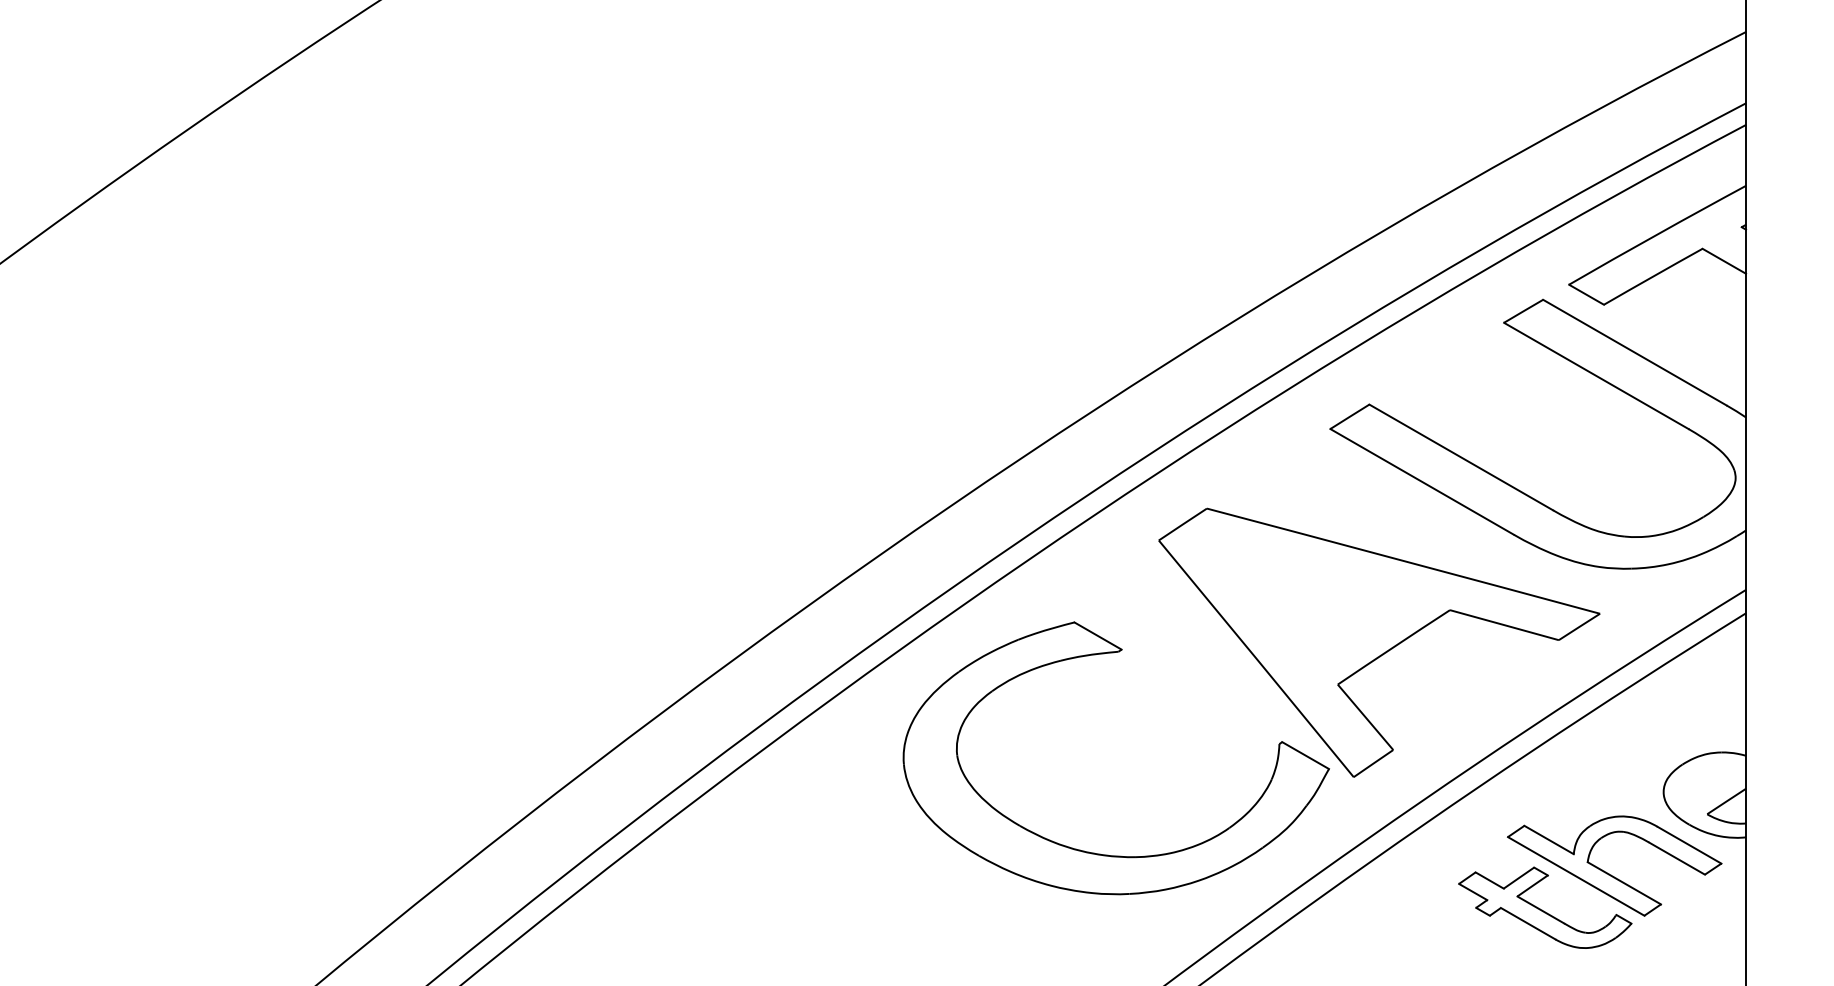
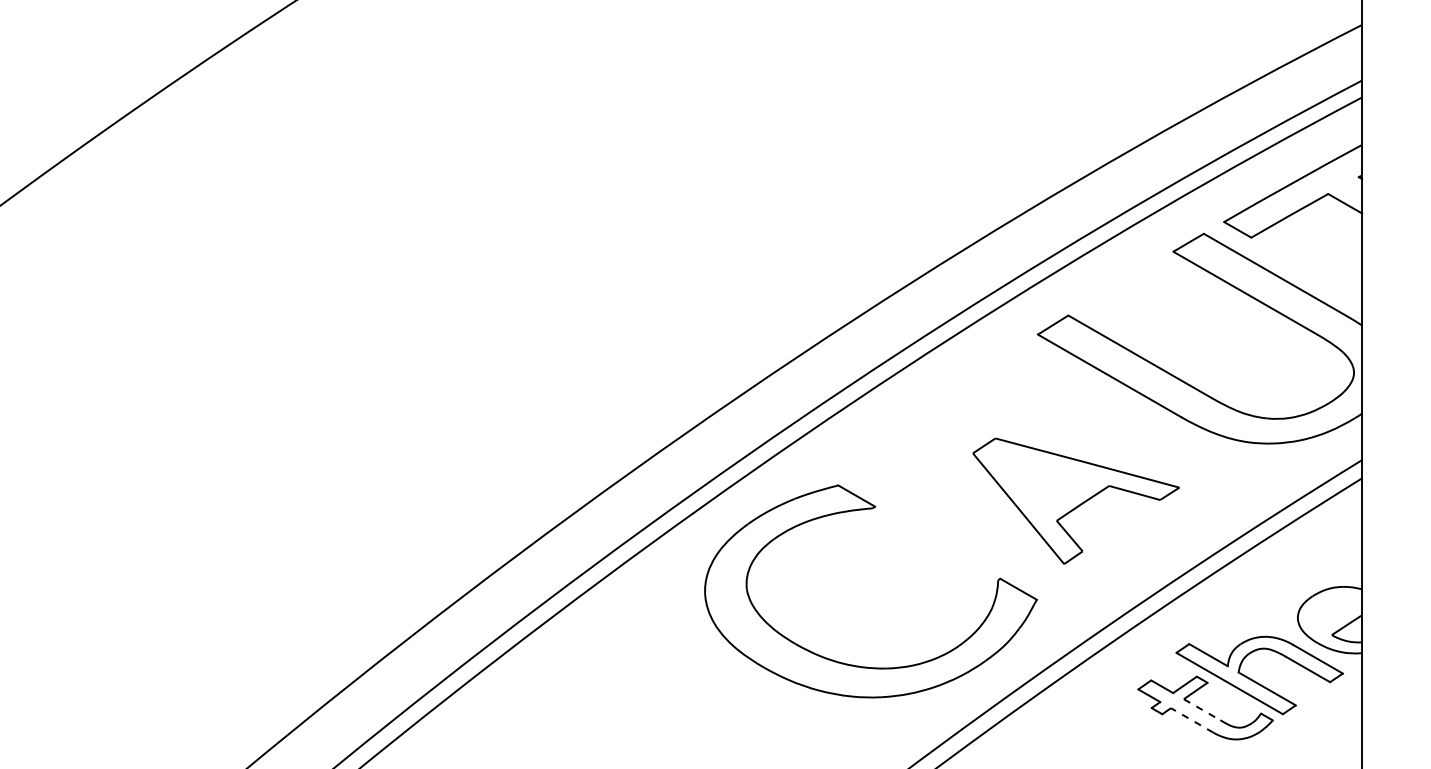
part: (1379, 642) -> (1076, 501), size x0.6
line: (1540, 909) -> (1201, 709), solid -> dashed
line: (1527, 923) -> (1191, 720), solid -> dashed

